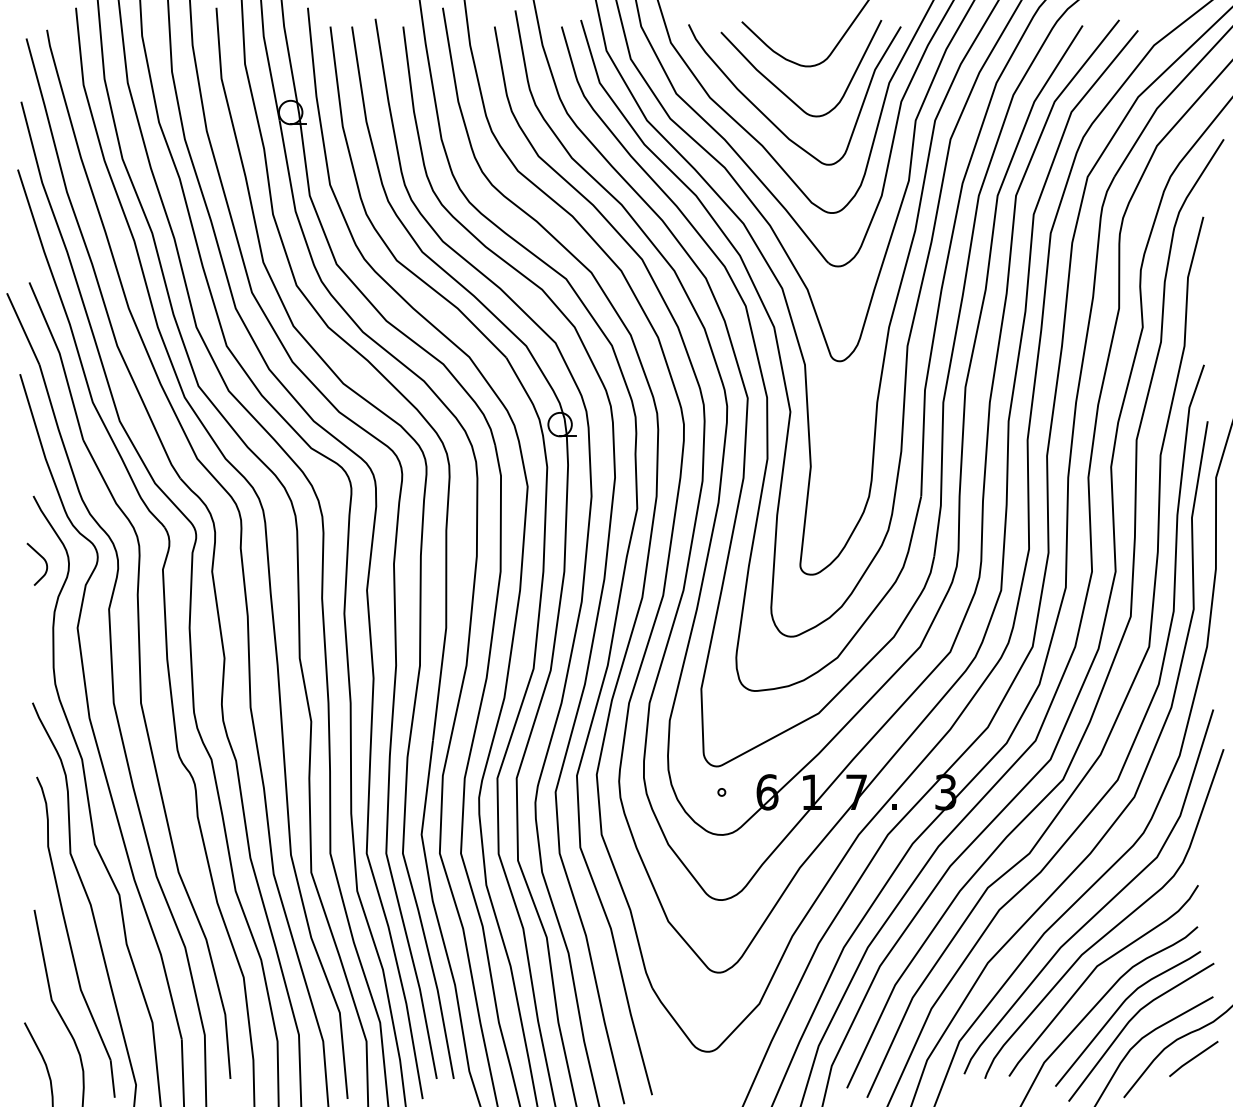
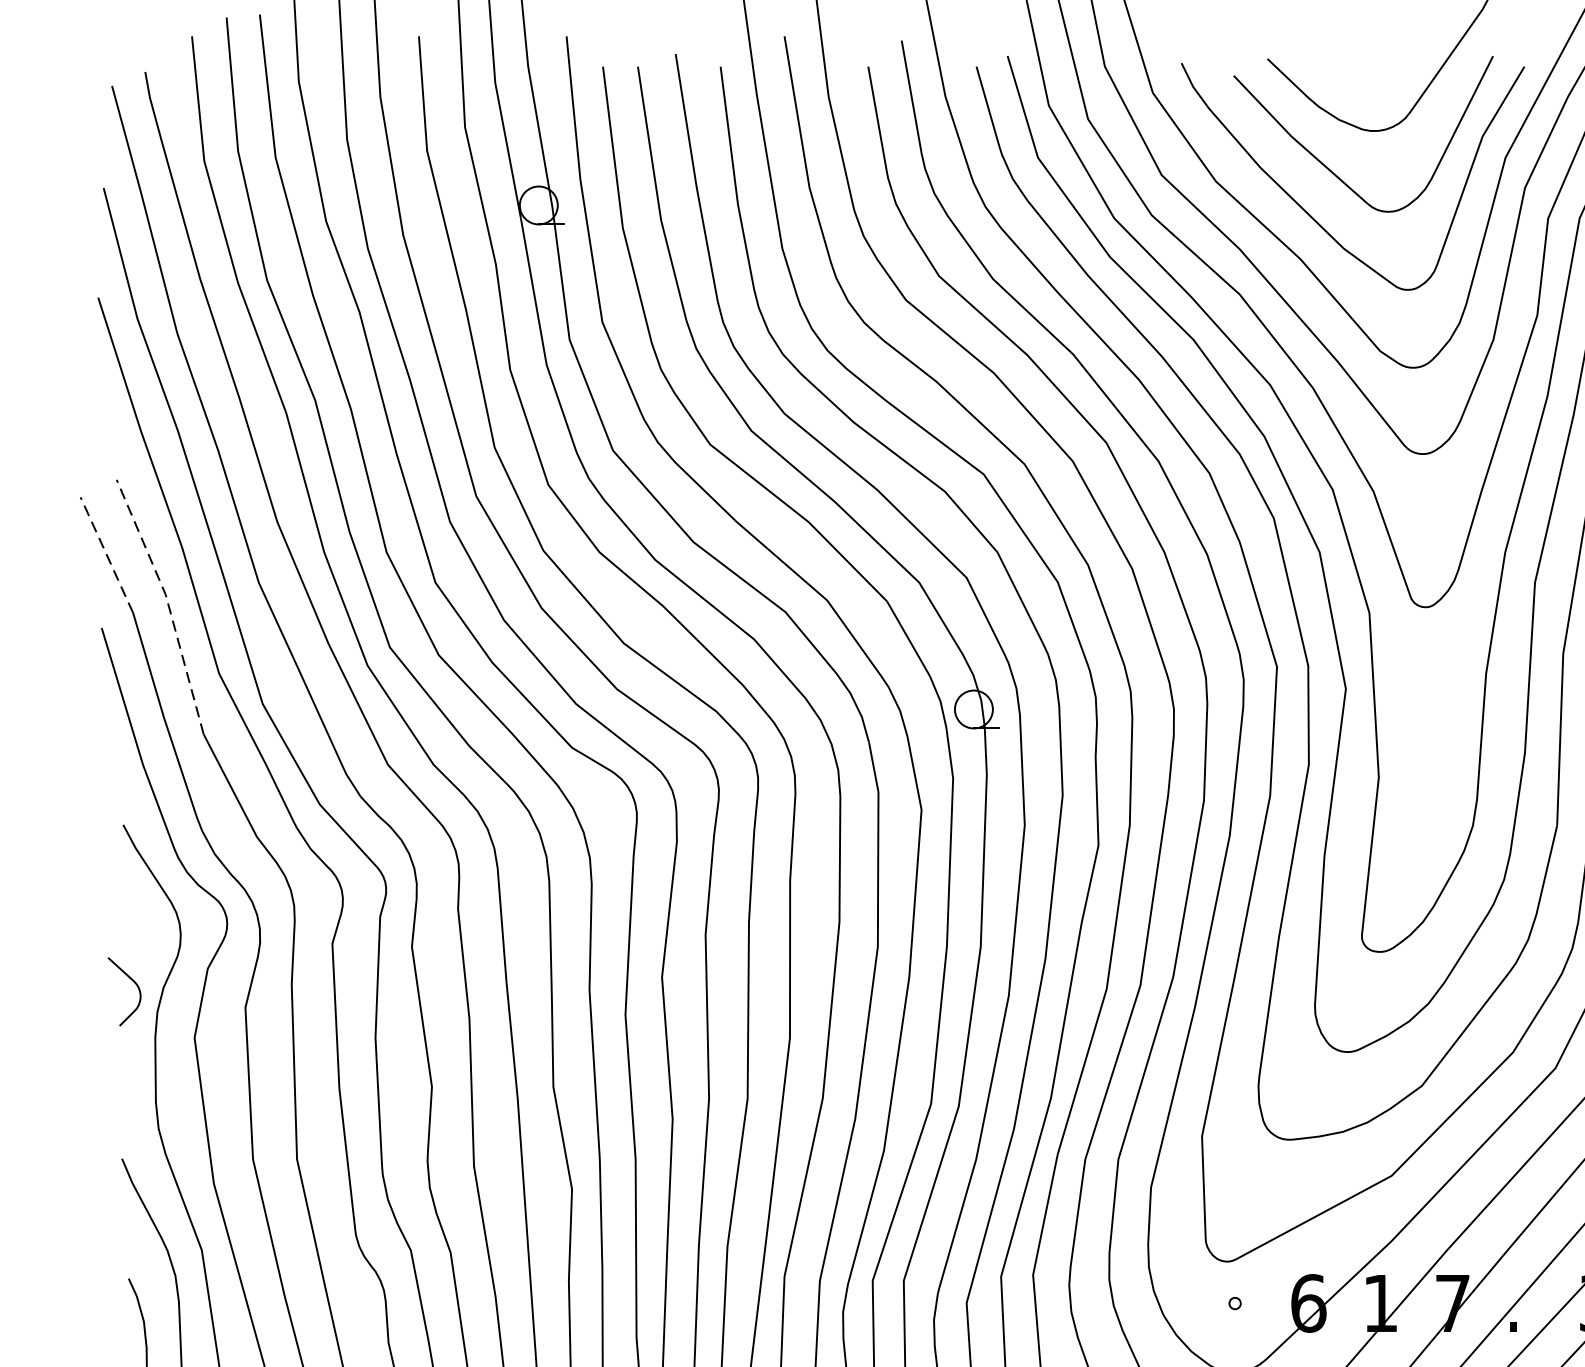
line: (23, 328) -> (107, 554), solid -> dashed
line: (60, 358) -> (166, 602), solid -> dashed
curve: (42, 558) -> (133, 982), moved

